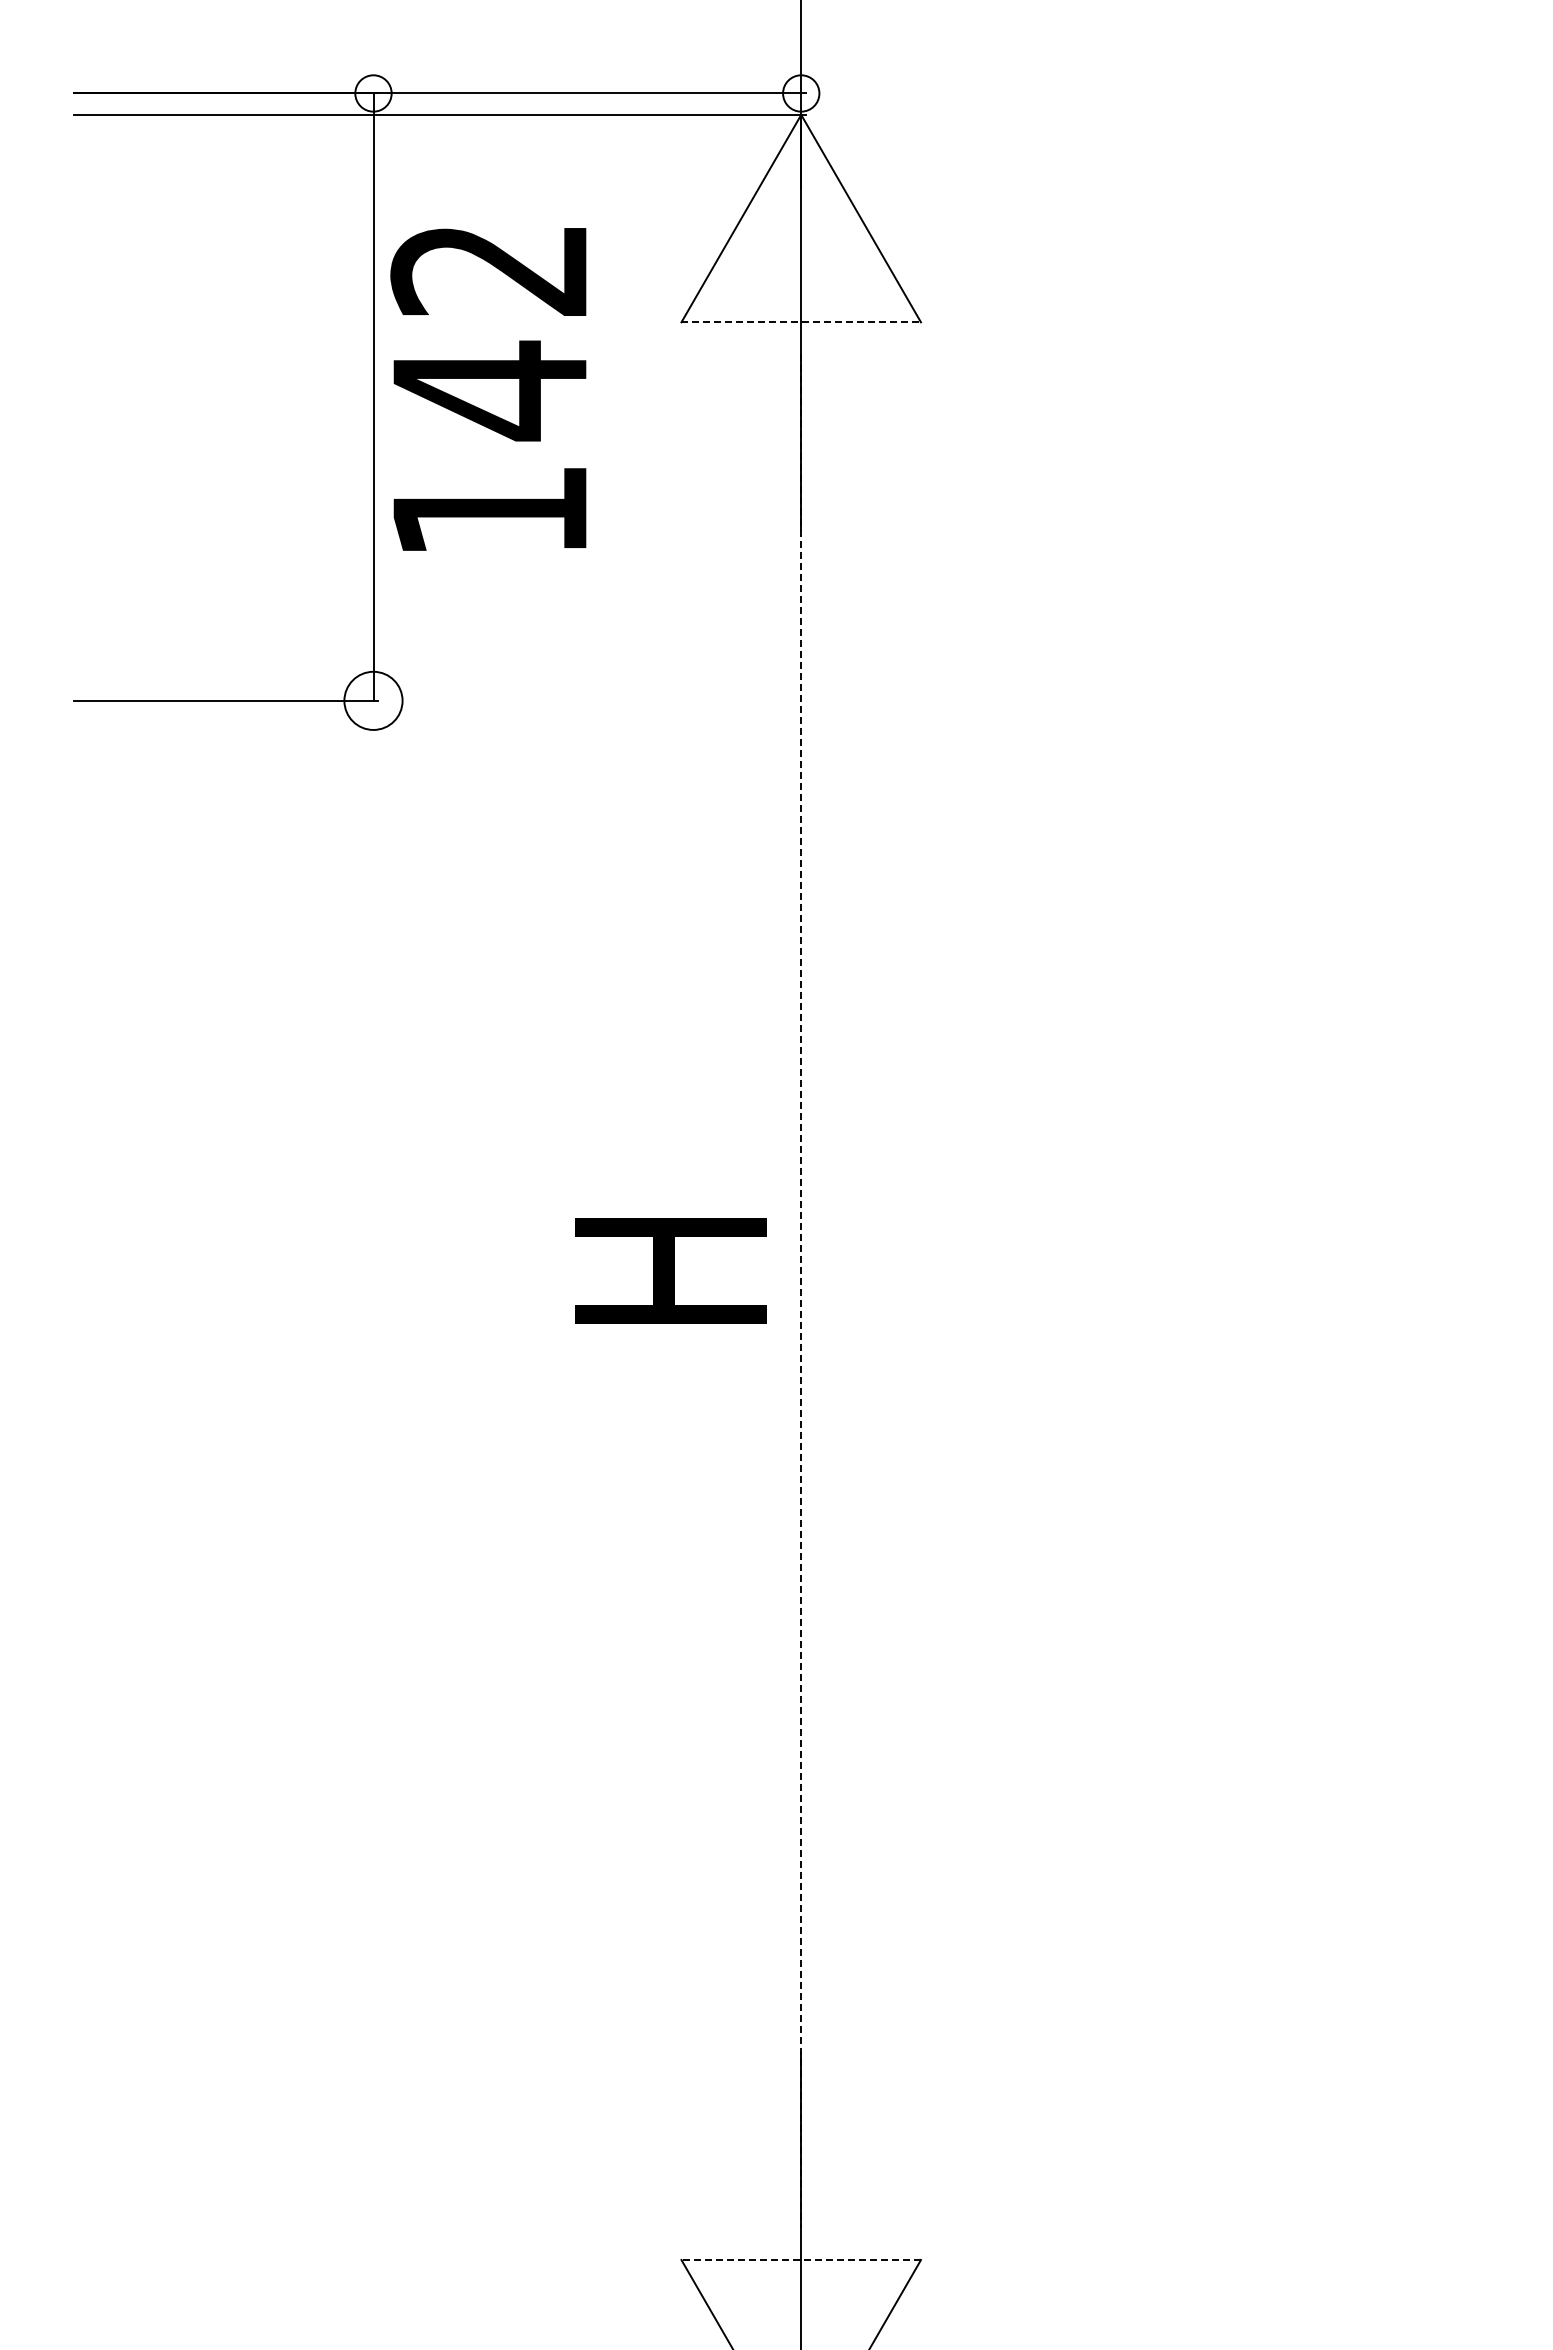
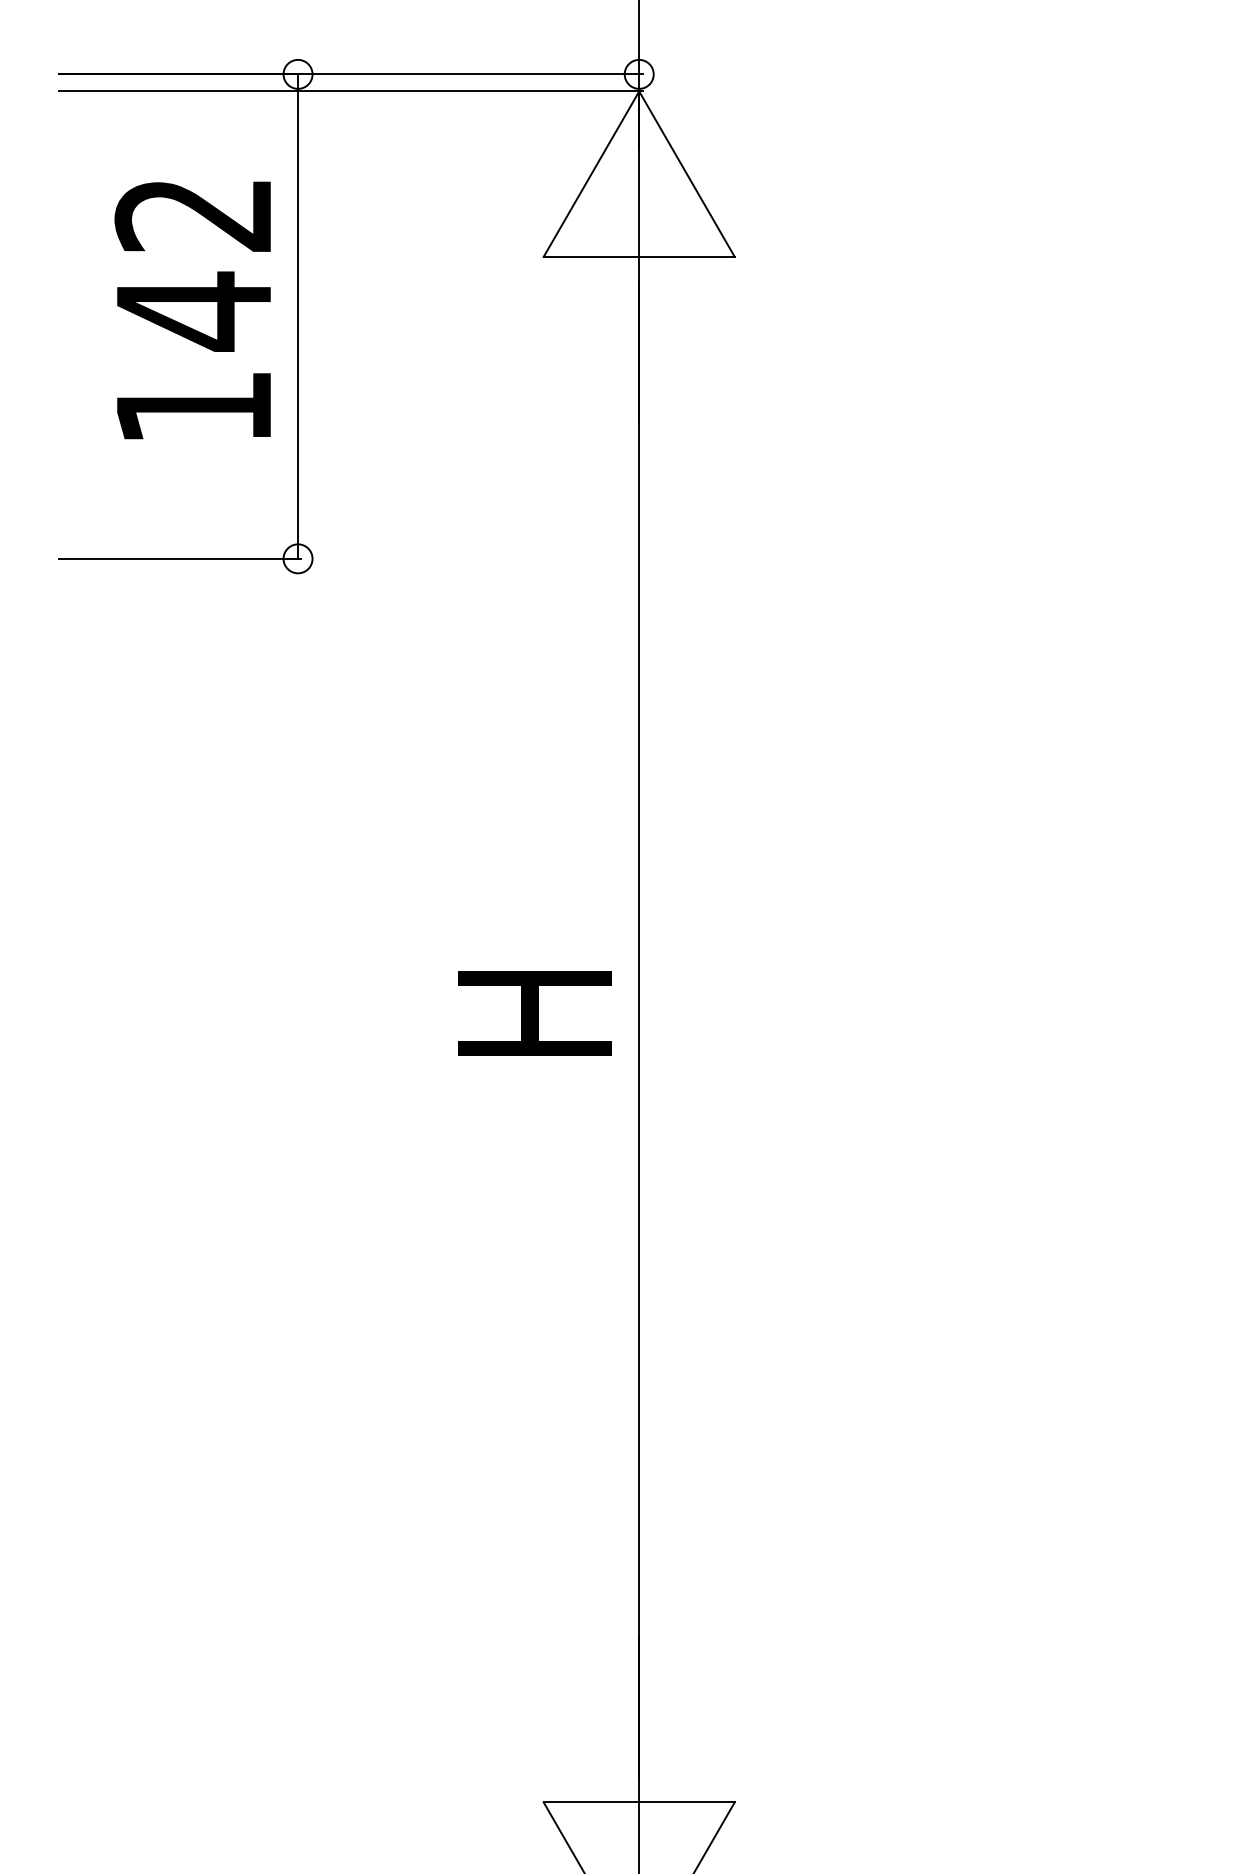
line: (801, 322) -> (639, 257), dashed -> solid
text: (488, 389) -> (192, 310), moved
circle: (373, 700) -> (298, 558), size x0.62
line: (801, 1291) -> (639, 1029), dashed -> solid
line: (801, 2260) -> (639, 1802), dashed -> solid

